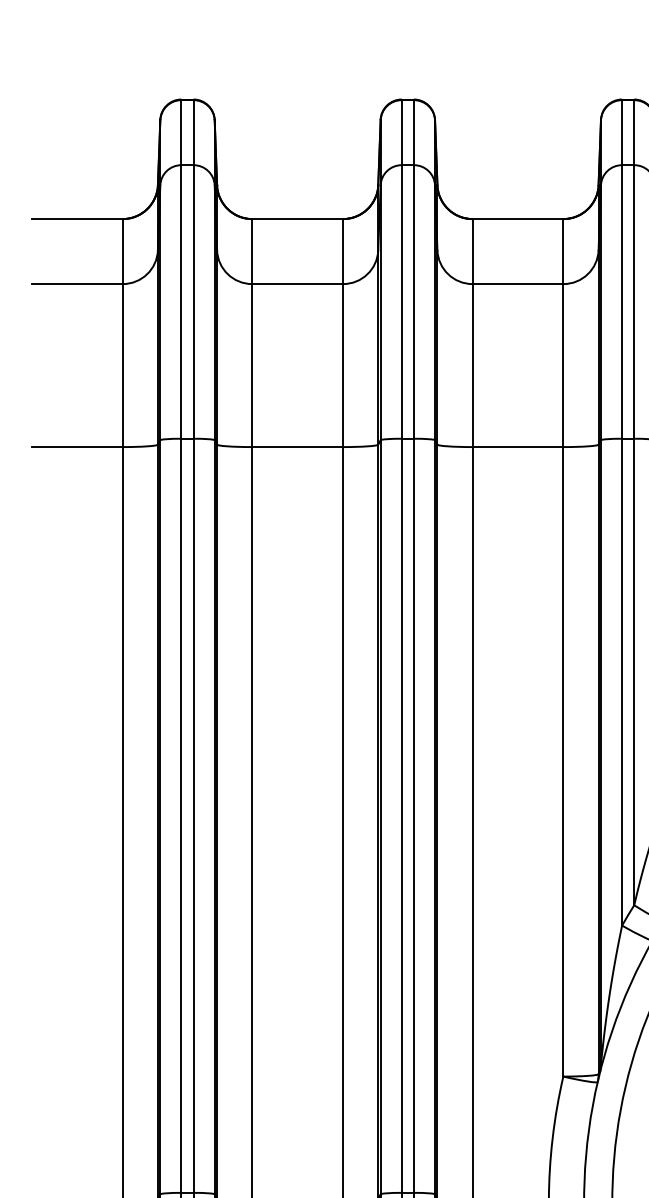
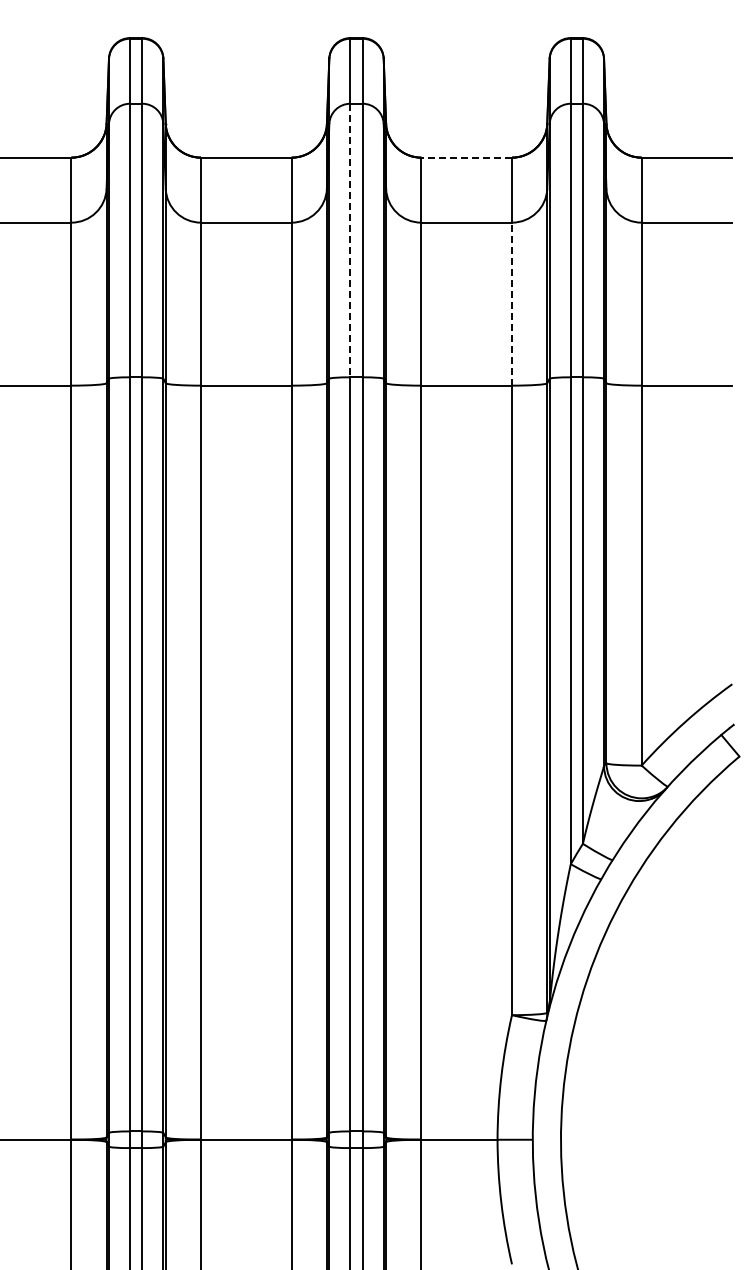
line: (517, 218) -> (466, 157), solid -> dashed
line: (401, 301) -> (350, 240), solid -> dashed
line: (563, 364) -> (512, 303), solid -> dashed

